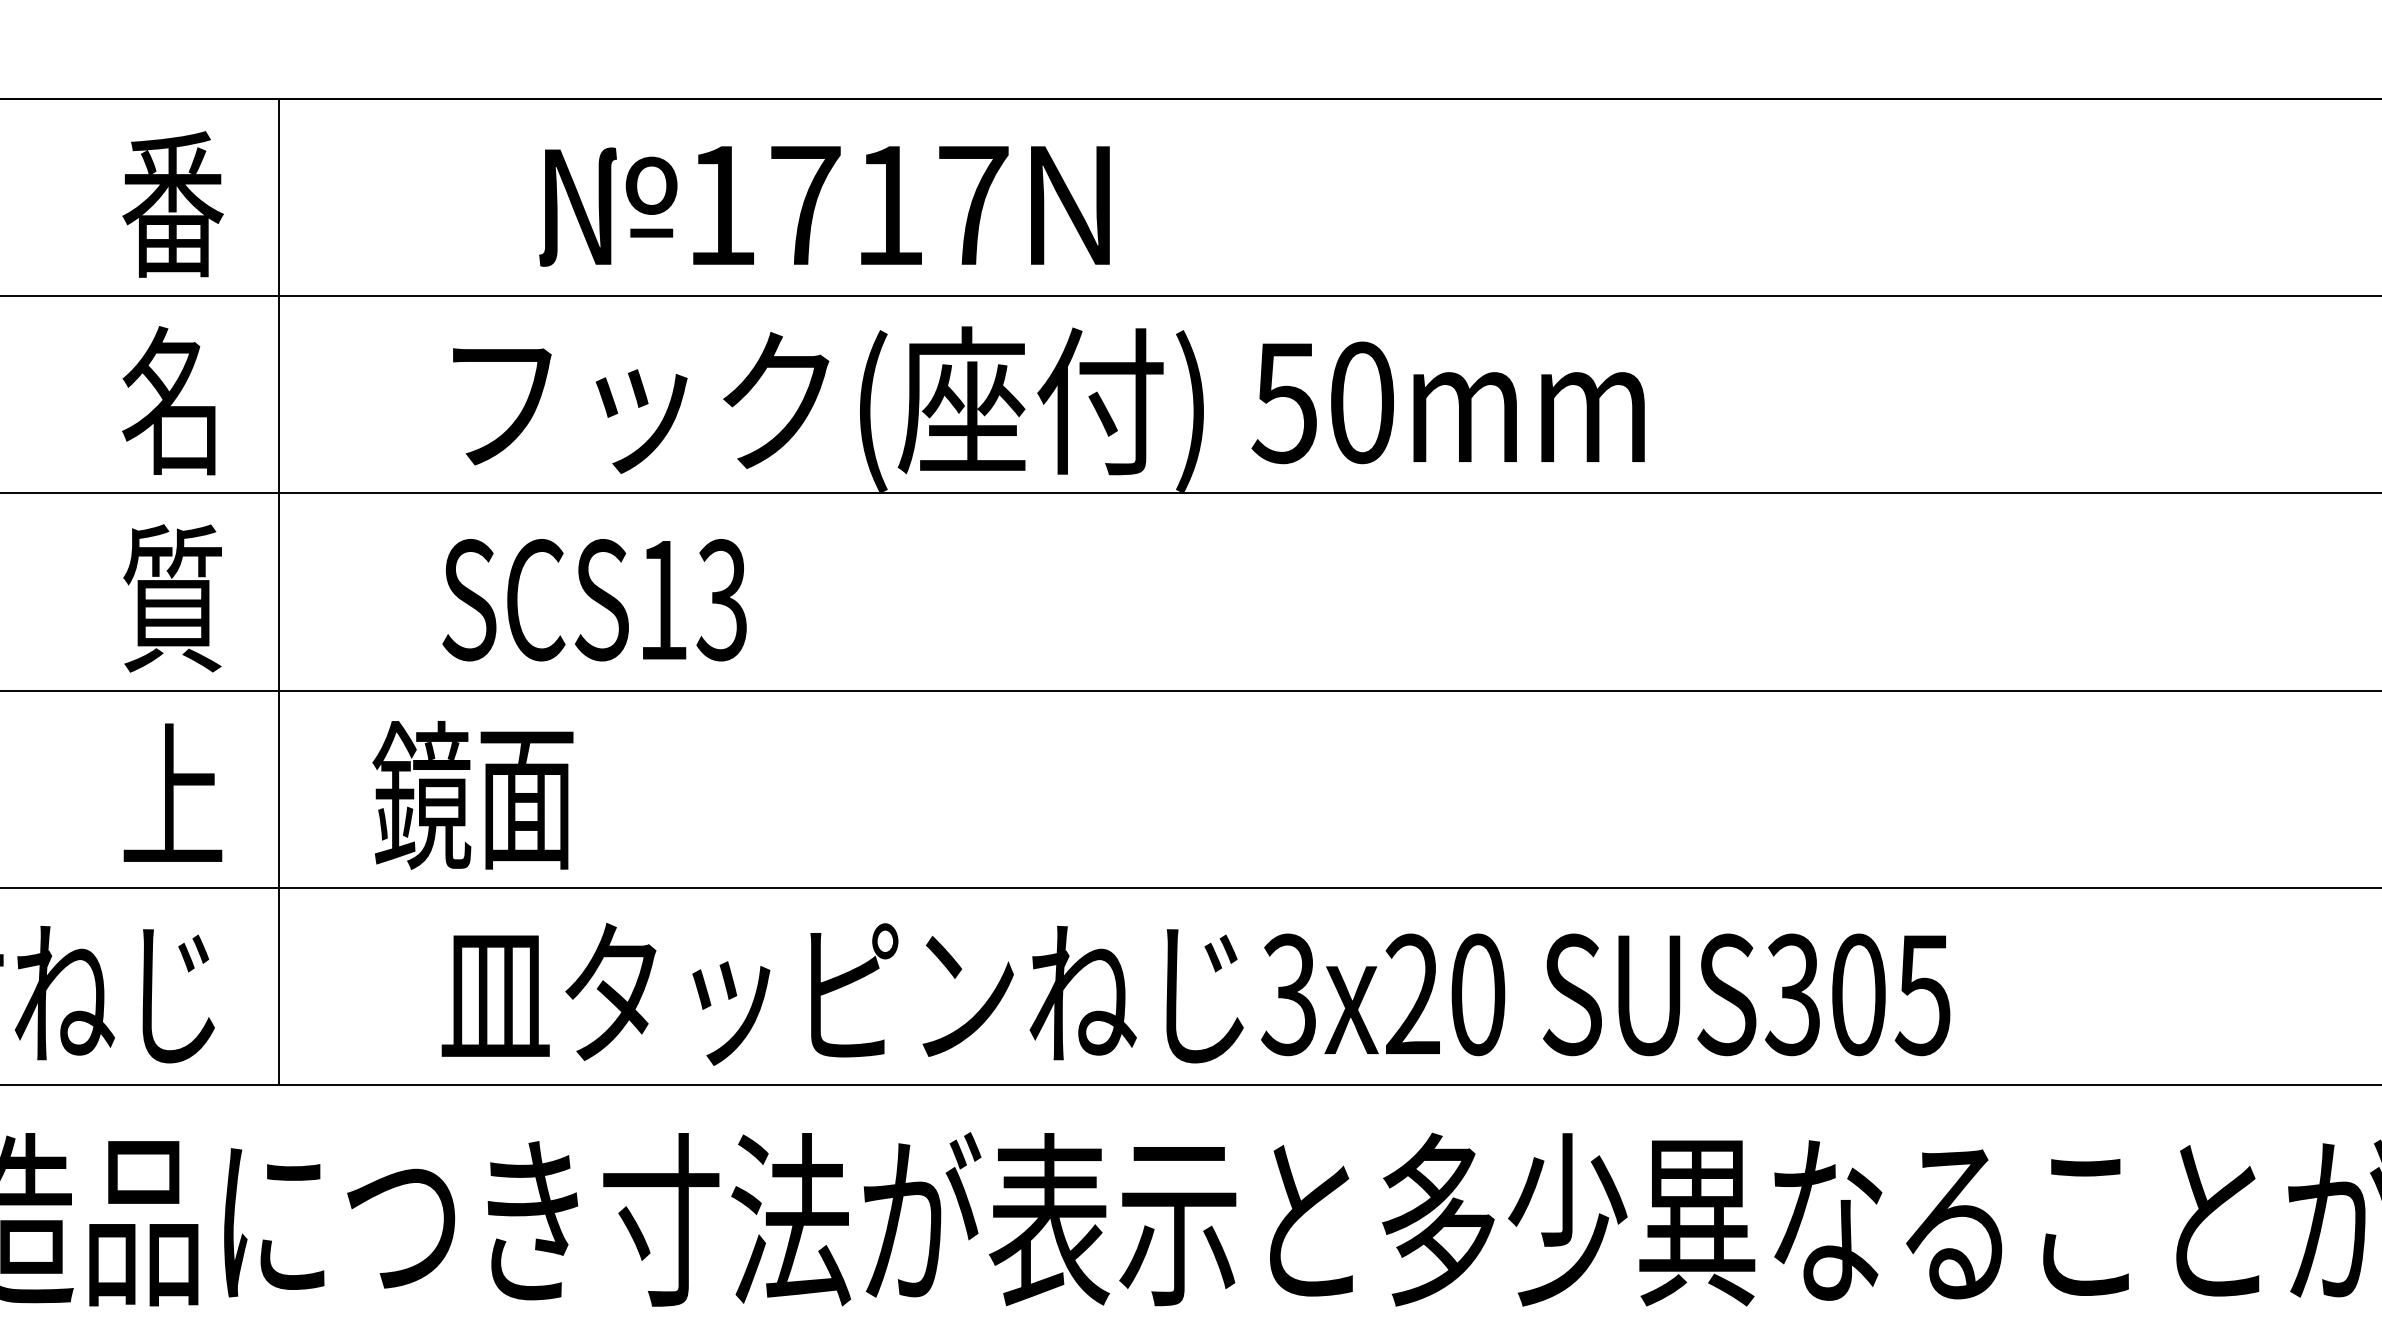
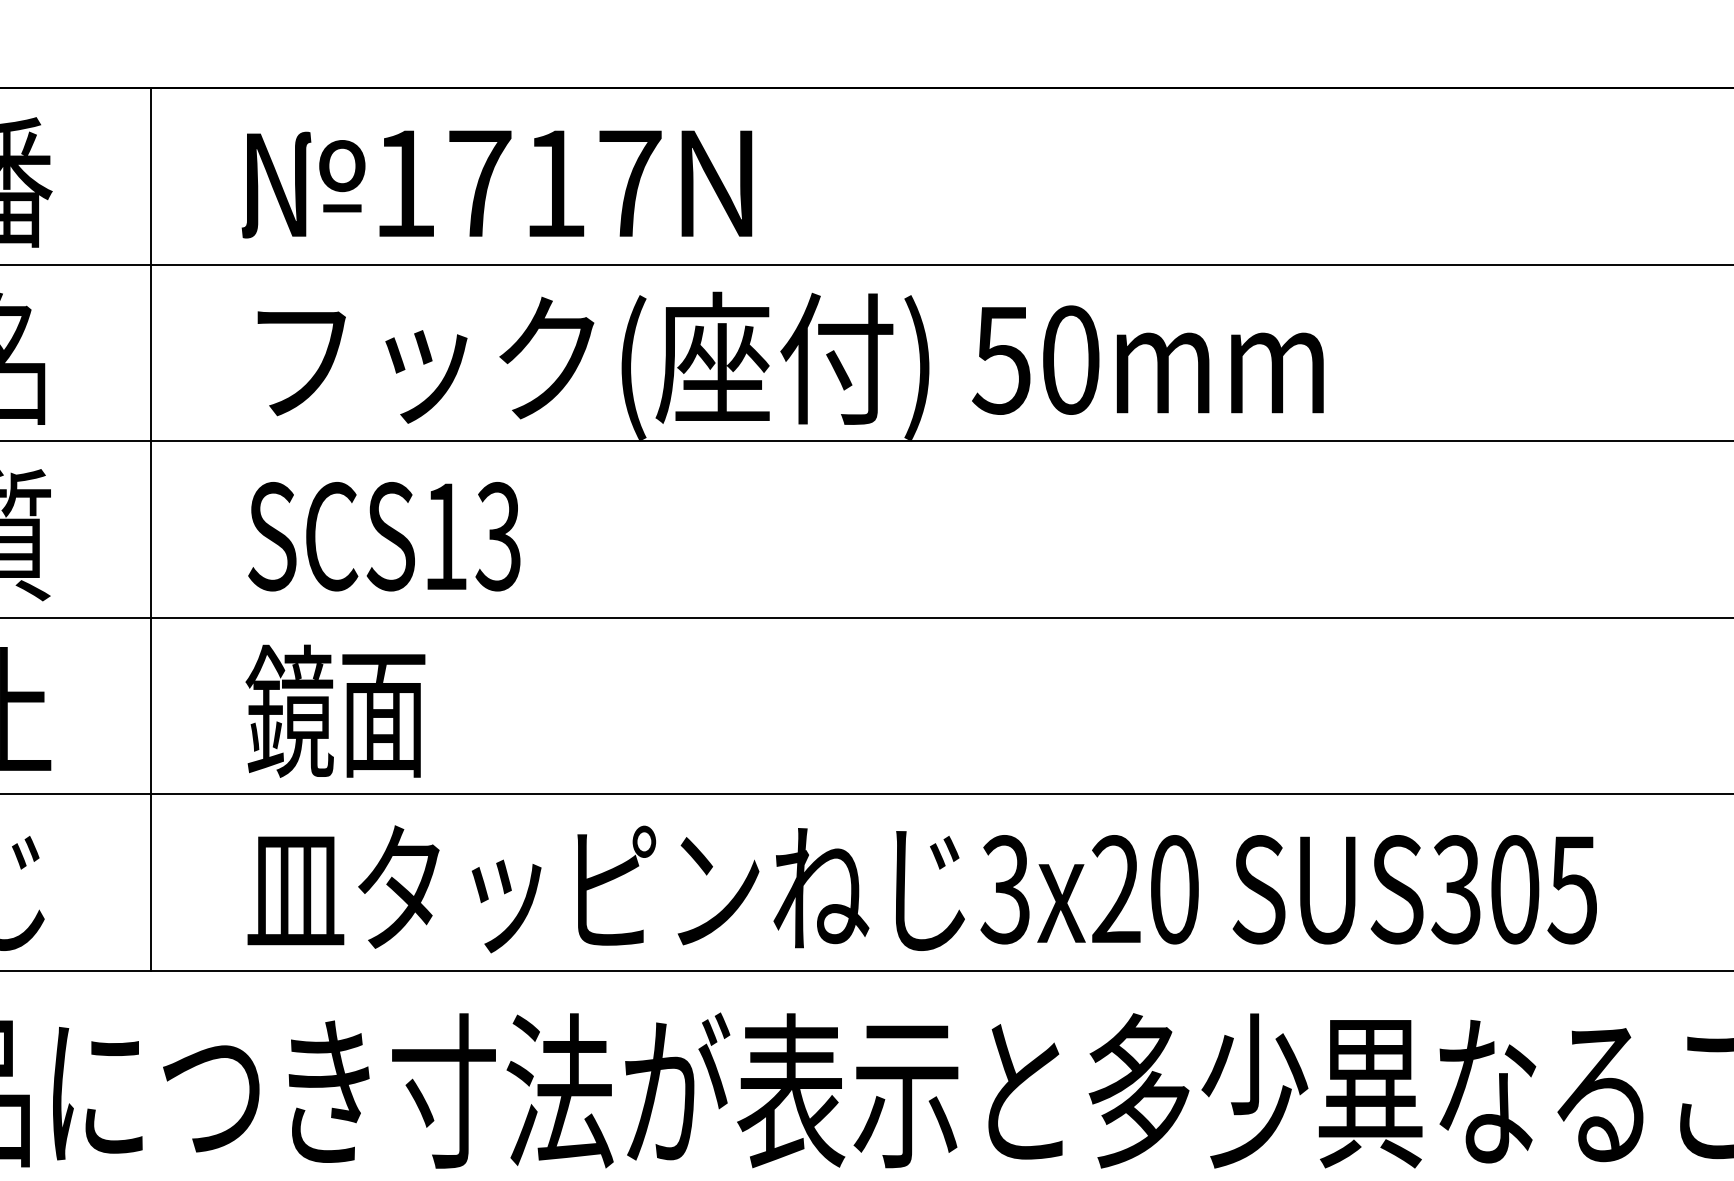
text: (824, 206) -> (496, 184), moved
line: (278, 591) -> (150, 528), moved
text: (472, 795) -> (335, 711), moved

